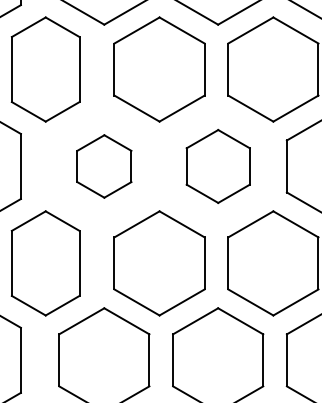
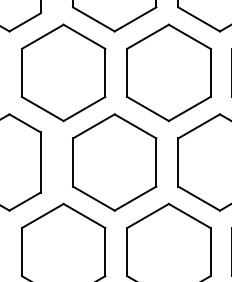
part: (104, 166) -> (63, 72), size x1.67
part: (218, 166) -> (169, 72), size x1.43

